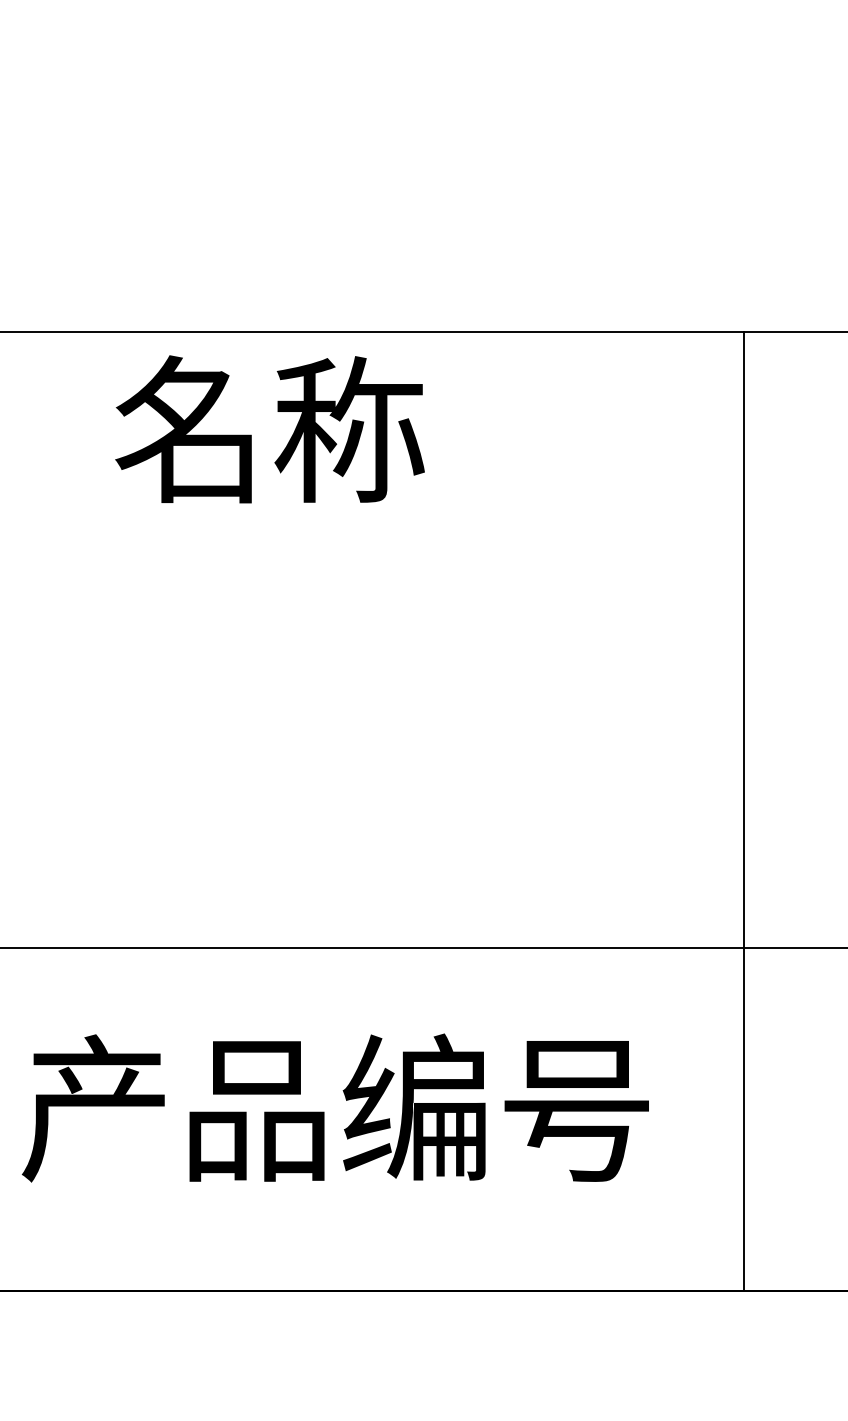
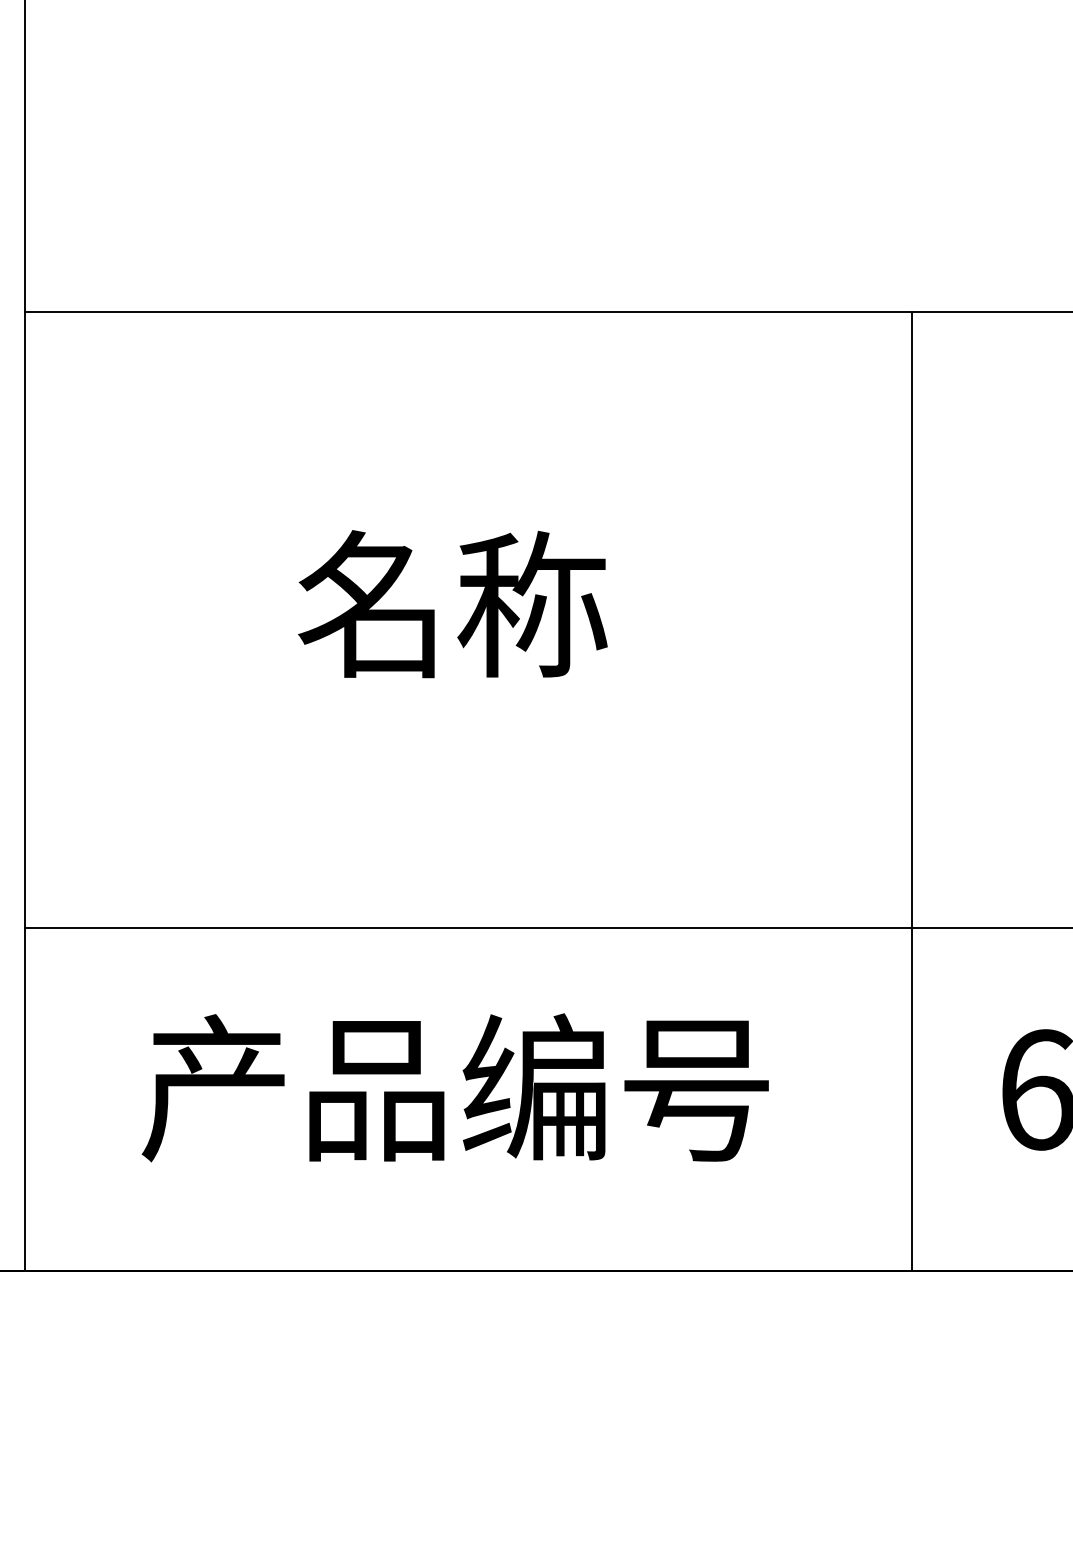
text: (269, 429) -> (452, 604), moved
line: (743, 810) -> (912, 790), moved

